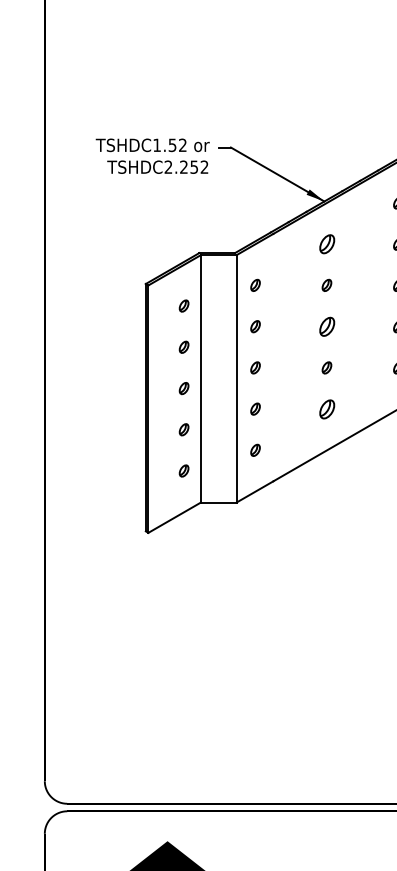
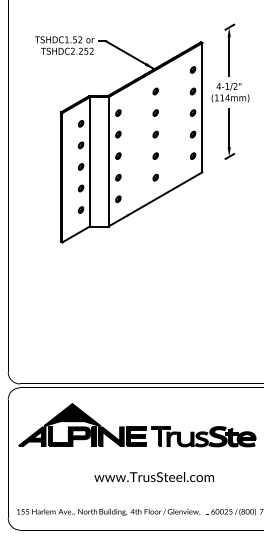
part: (326, 244) -> (155, 91), size x0.62
part: (326, 326) -> (155, 134), size x0.62
part: (326, 408) -> (155, 177), size x0.62

